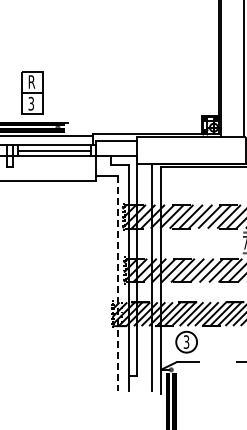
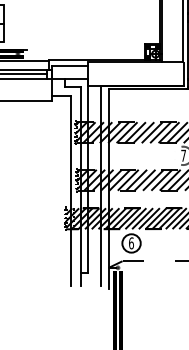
line: (117, 283) -> (70, 191), dashed -> solid
text: (186, 341) -> (131, 242), 3 -> 6

